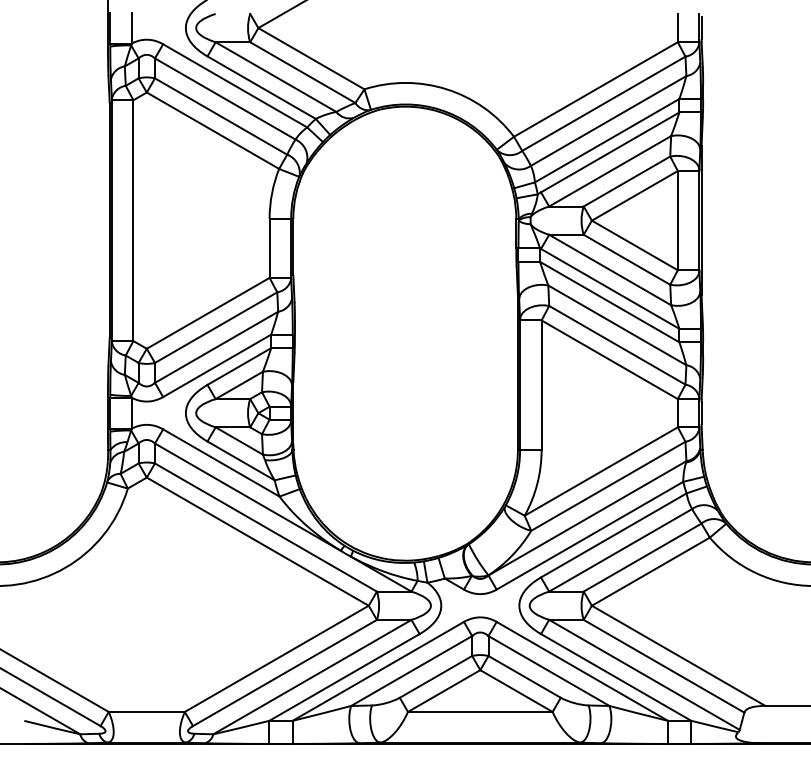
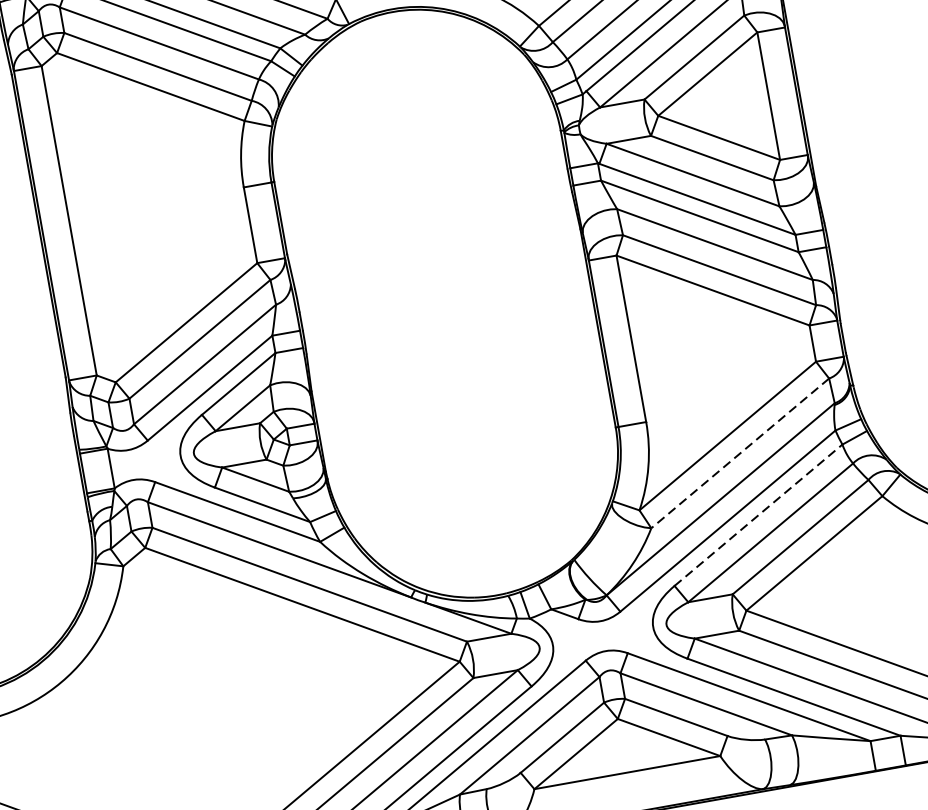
line: (607, 486) -> (739, 453), solid -> dashed
line: (614, 535) -> (759, 515), solid -> dashed

